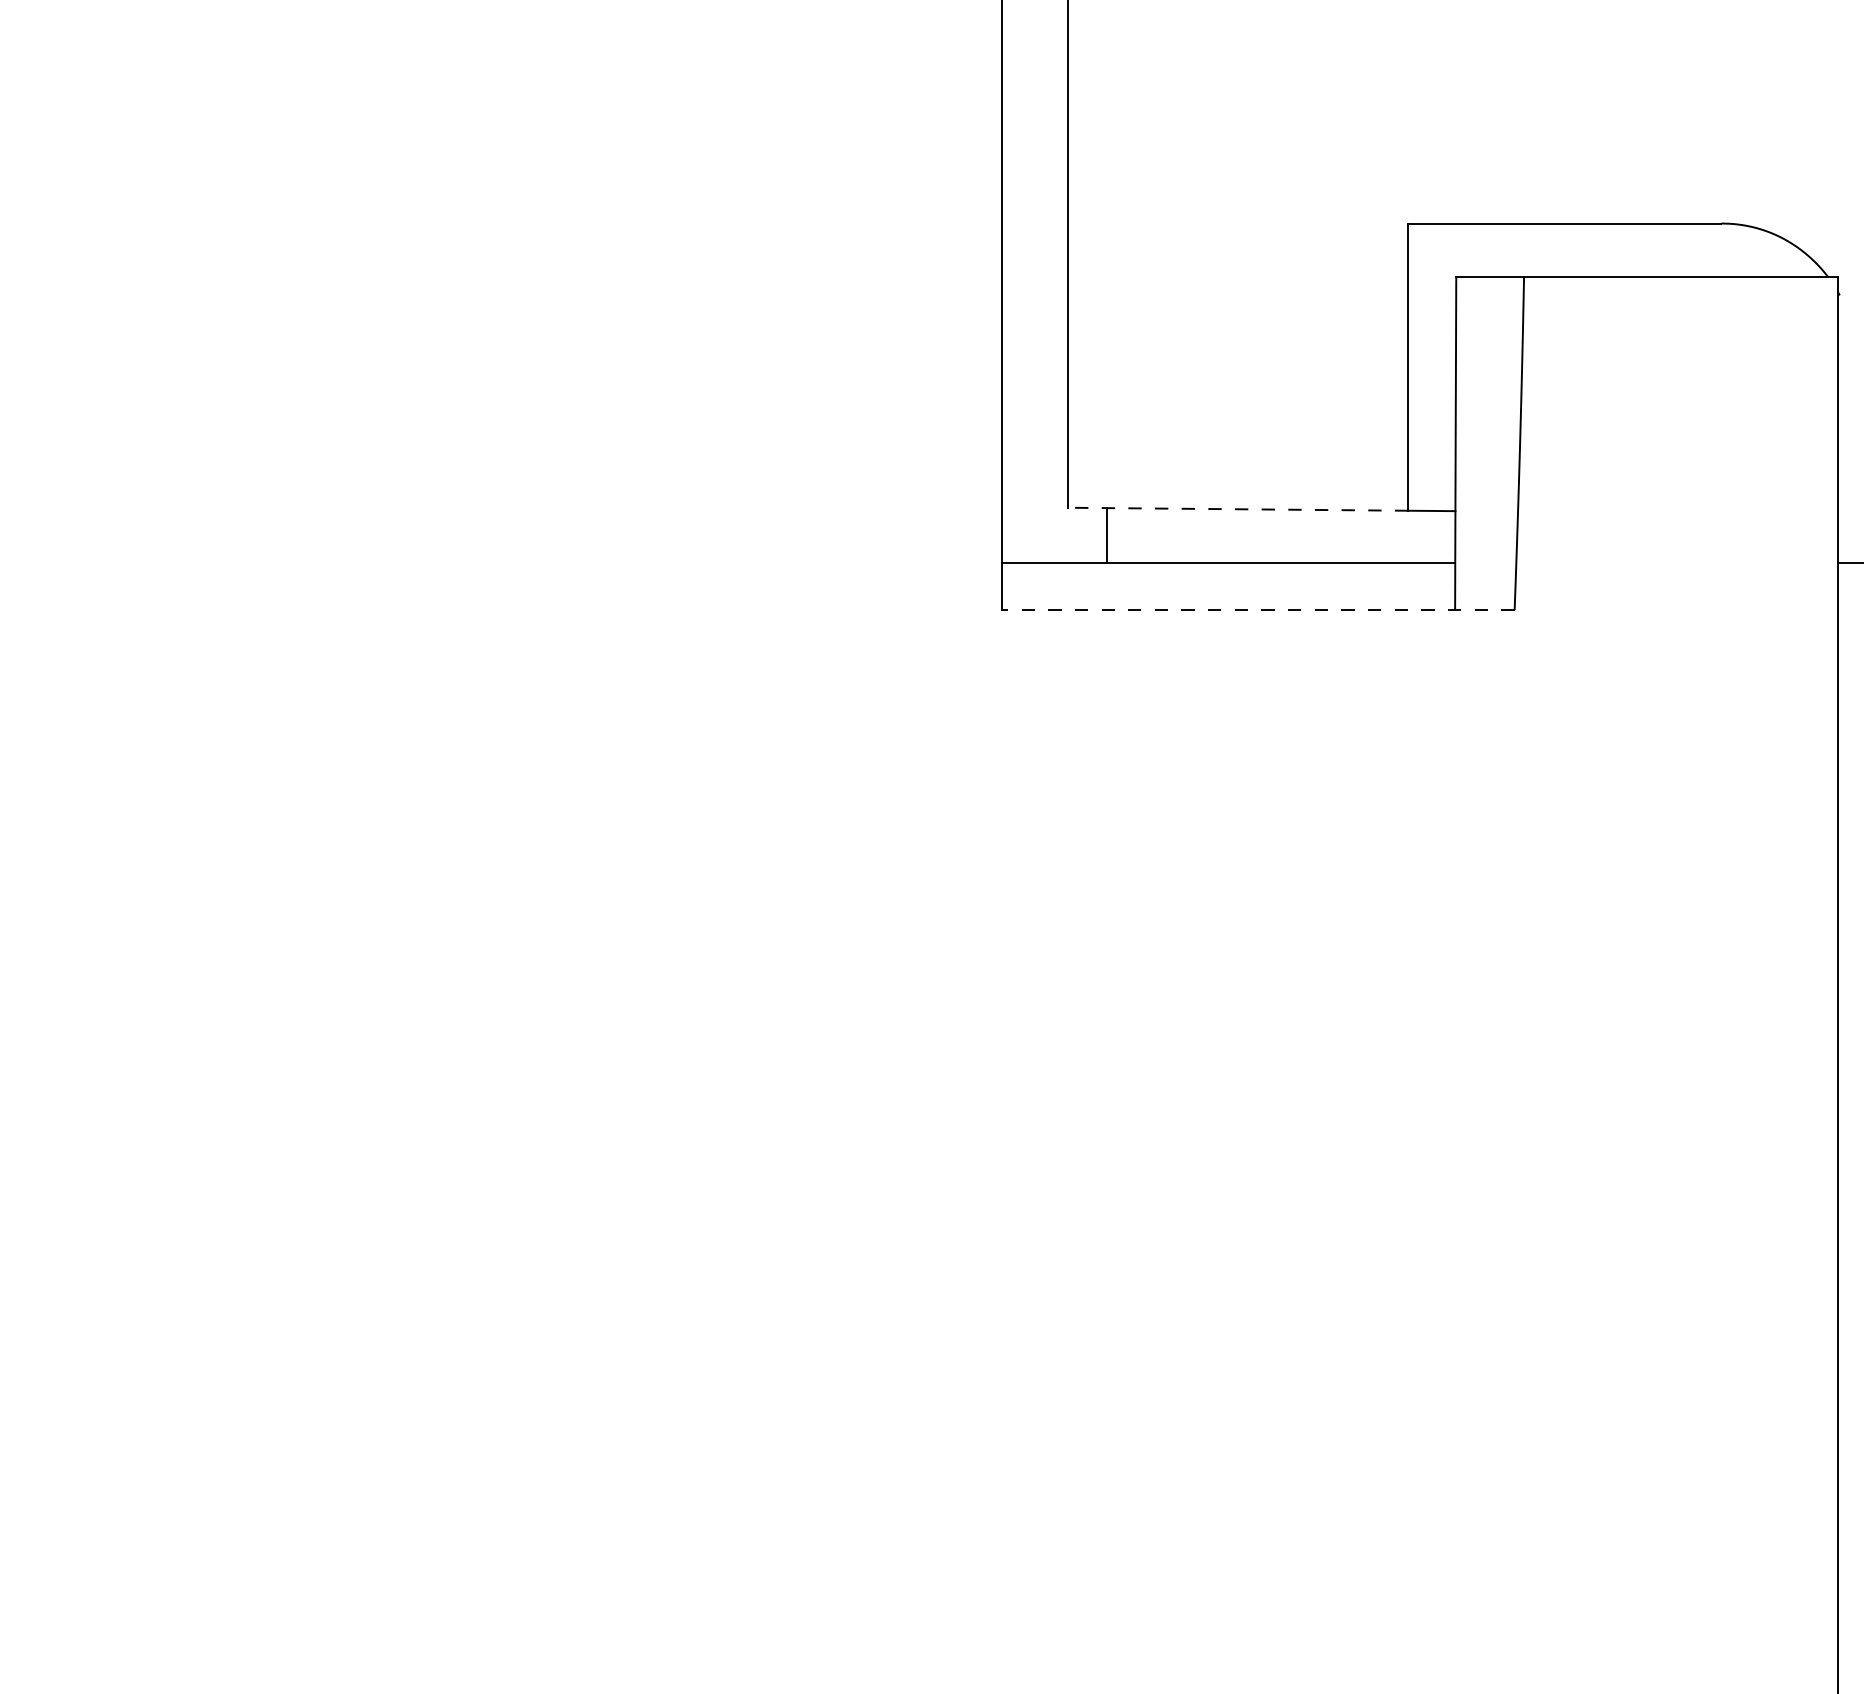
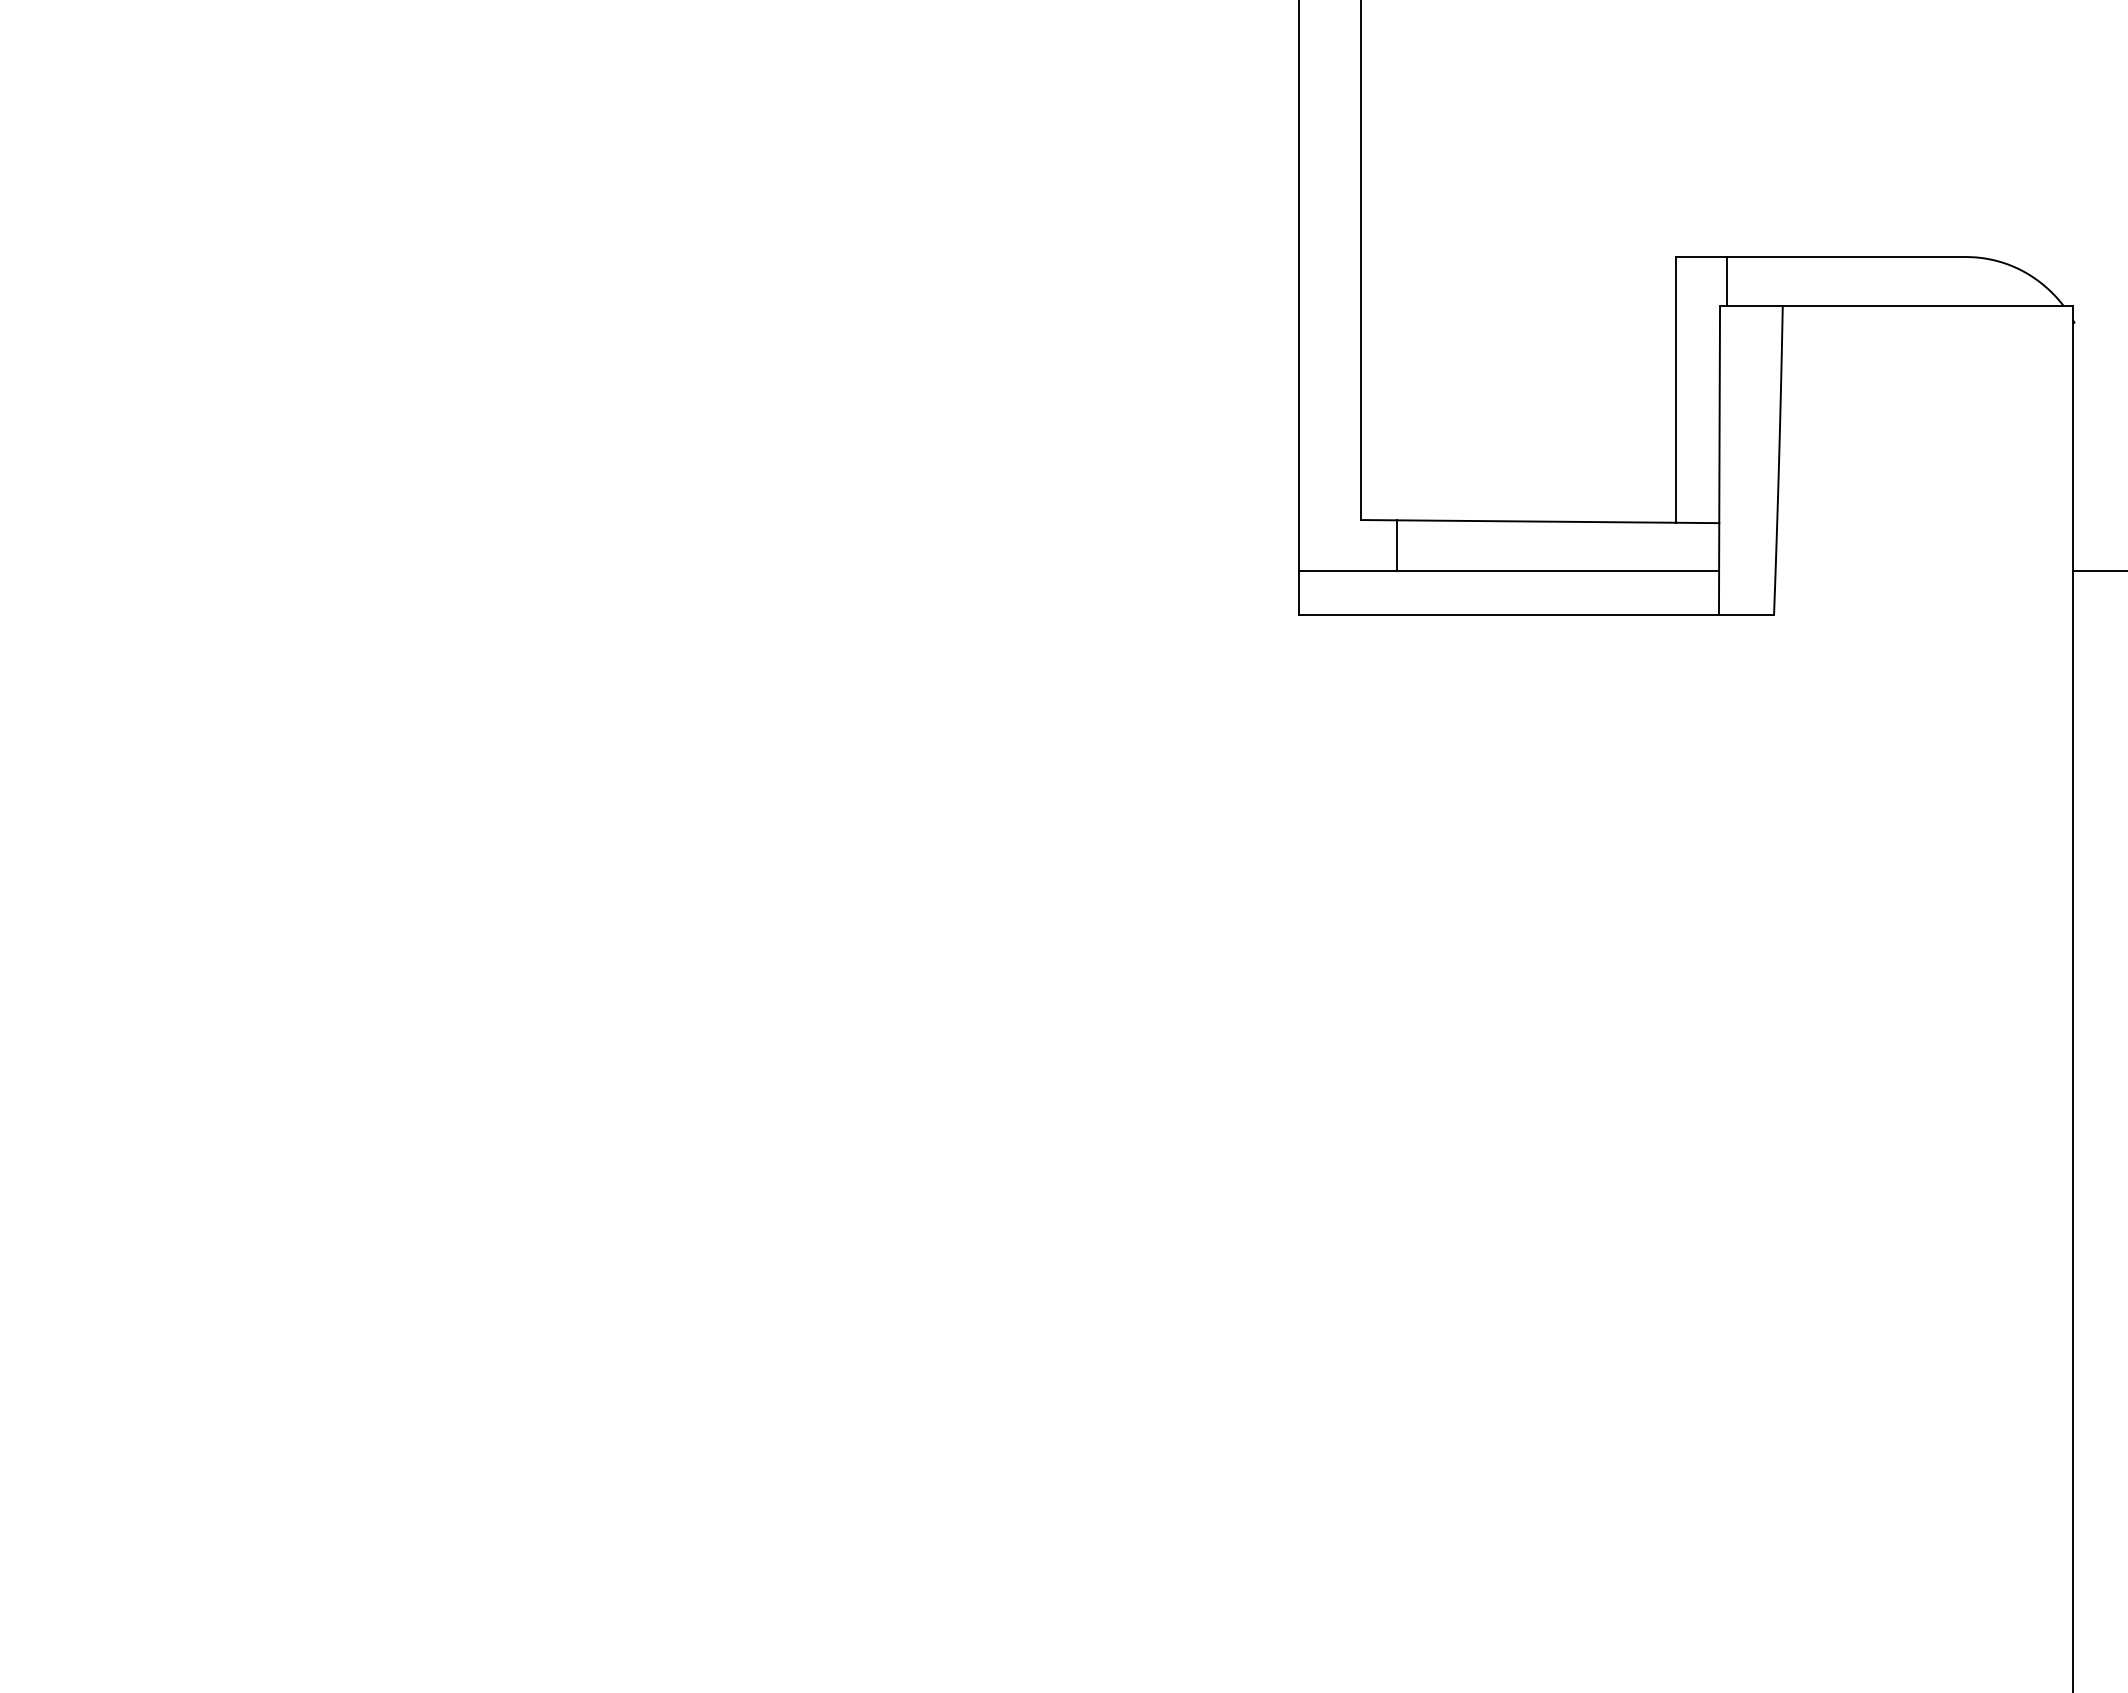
line: (1463, 249) -> (1726, 281), added
line: (1237, 509) -> (1517, 521), dashed -> solid
line: (1257, 609) -> (1536, 614), dashed -> solid

